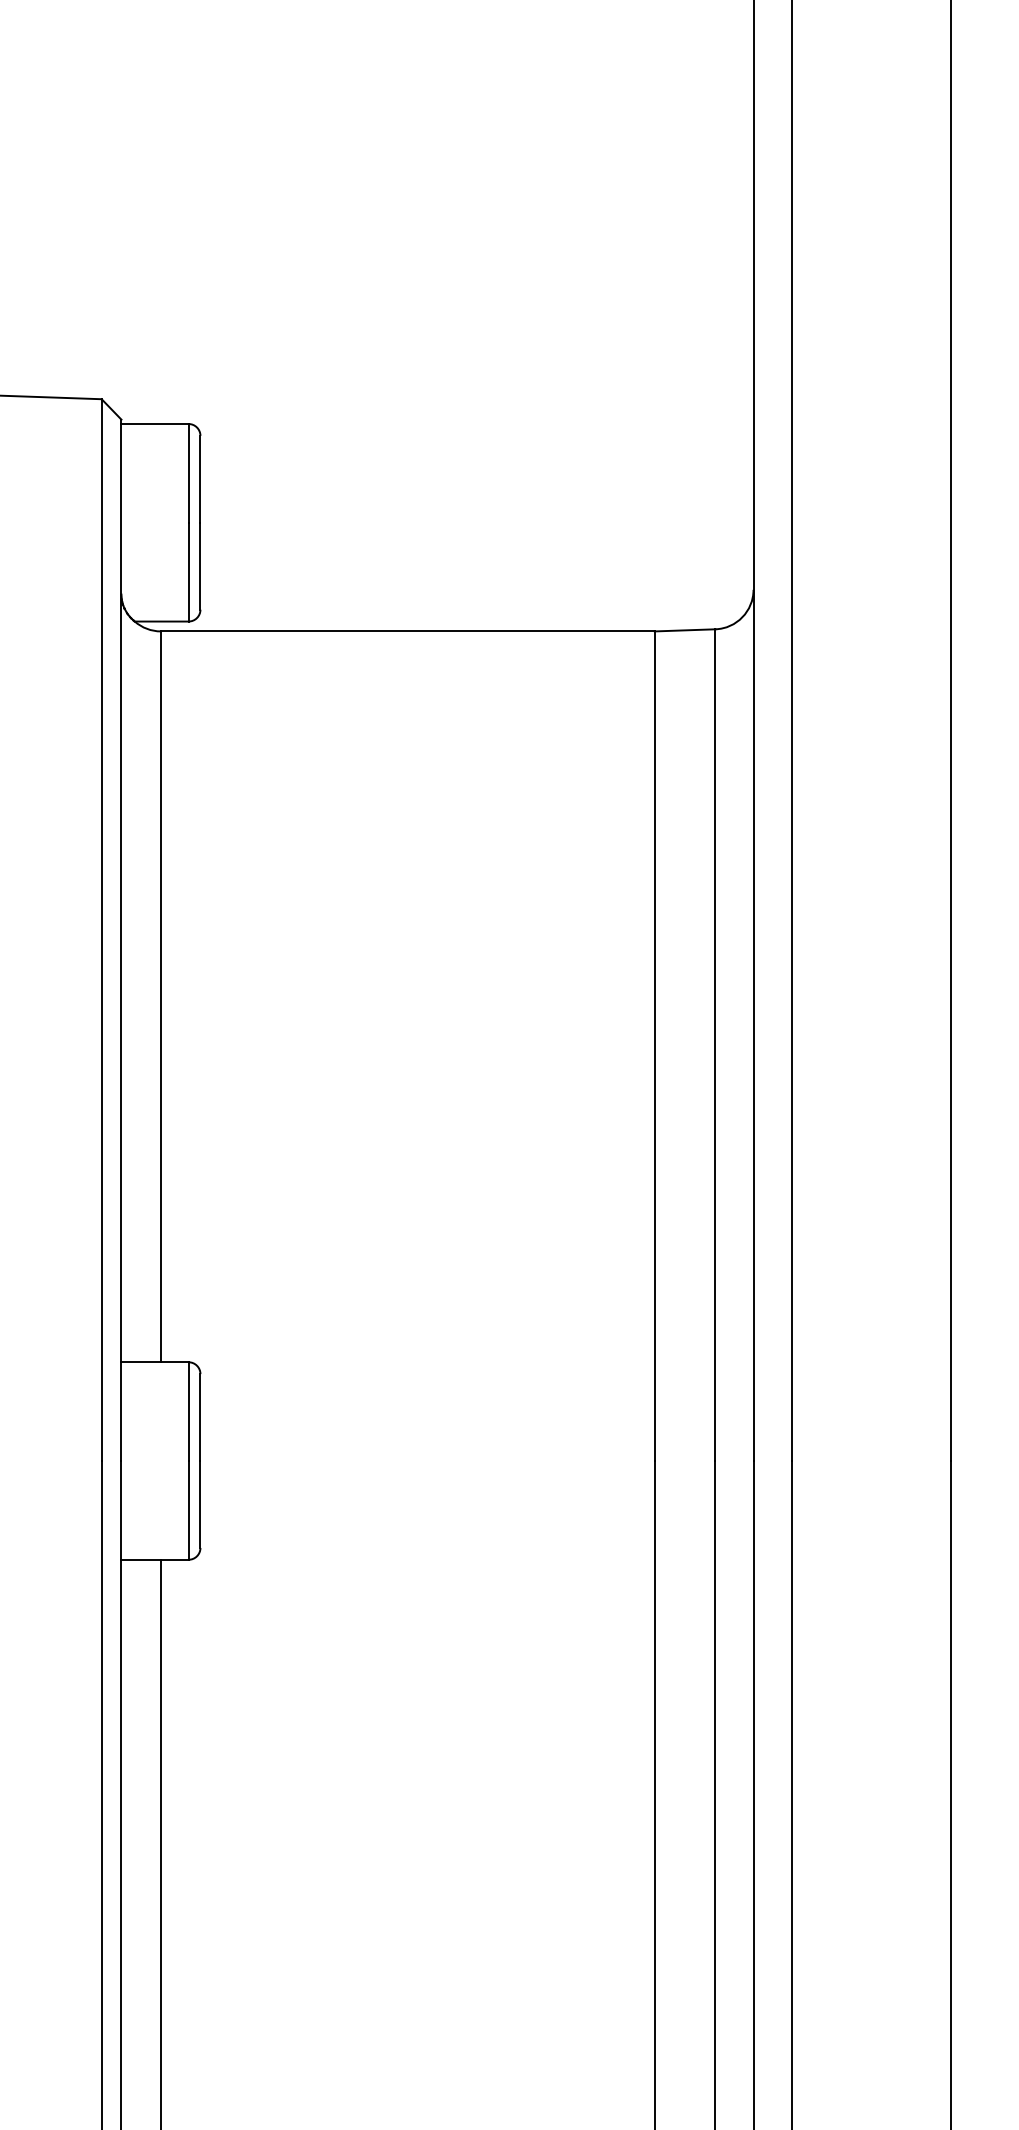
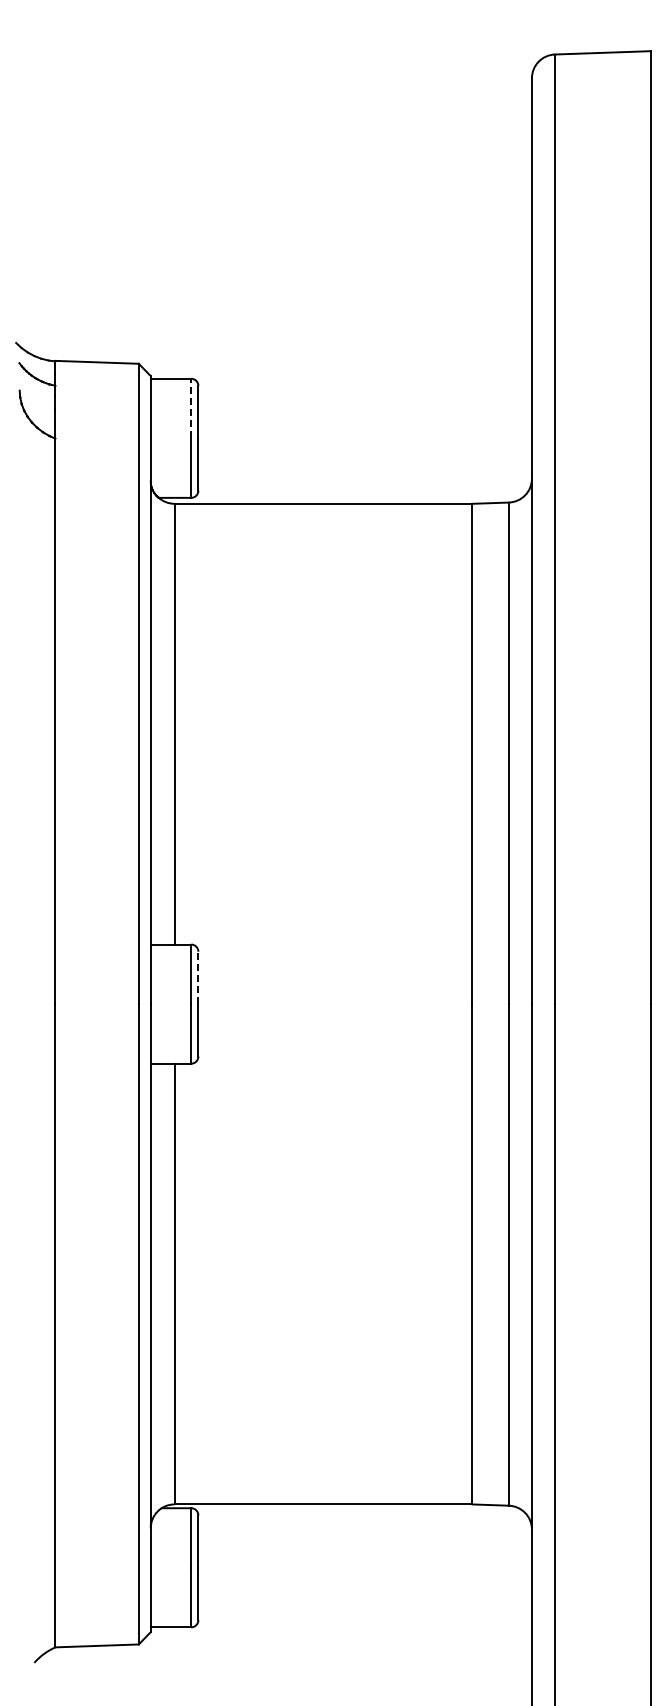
line: (189, 473) -> (191, 408), solid -> dashed
line: (200, 1416) -> (198, 977), solid -> dashed

